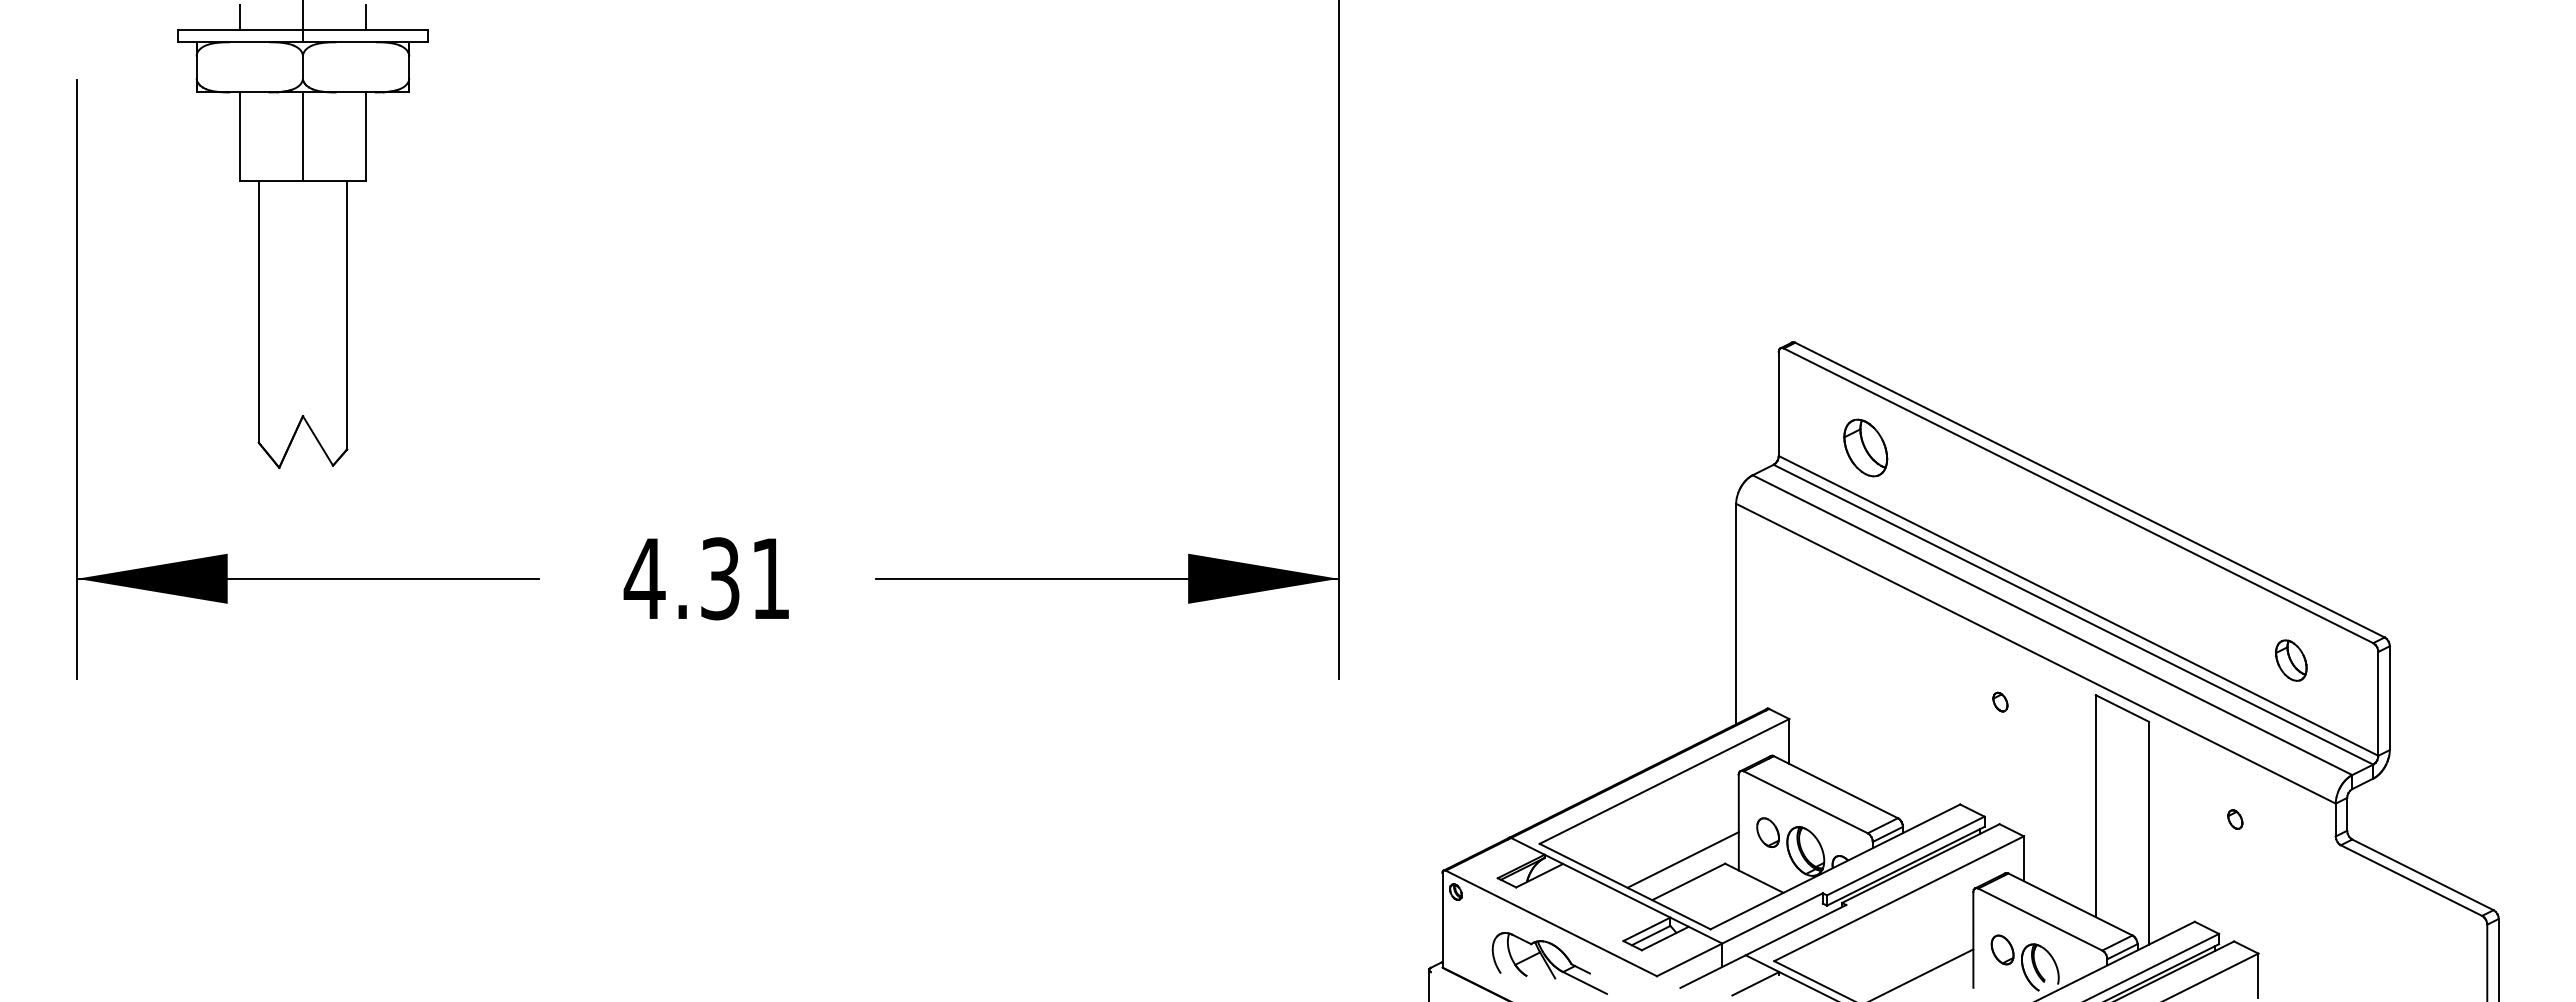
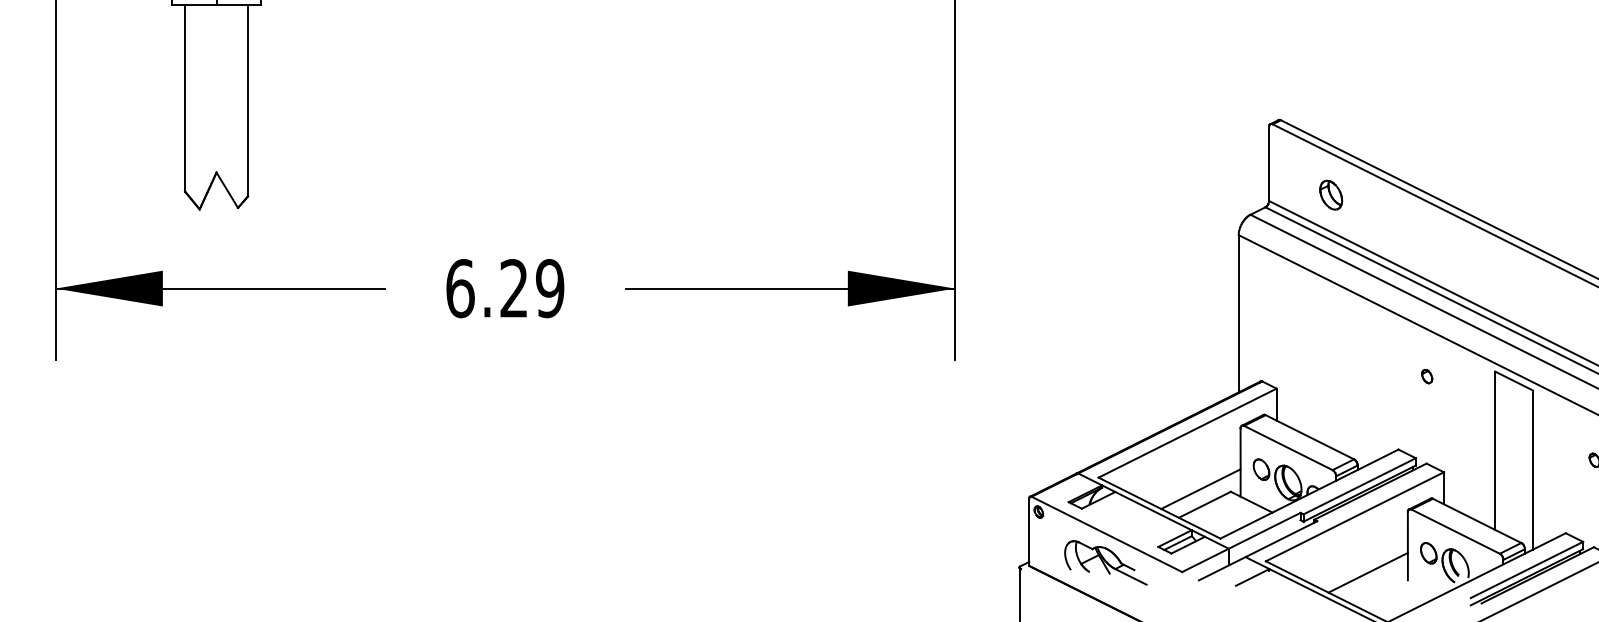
part: (1865, 447) -> (1330, 194), size x0.71
text: (706, 578) -> (504, 288), 4.31 -> 6.29

